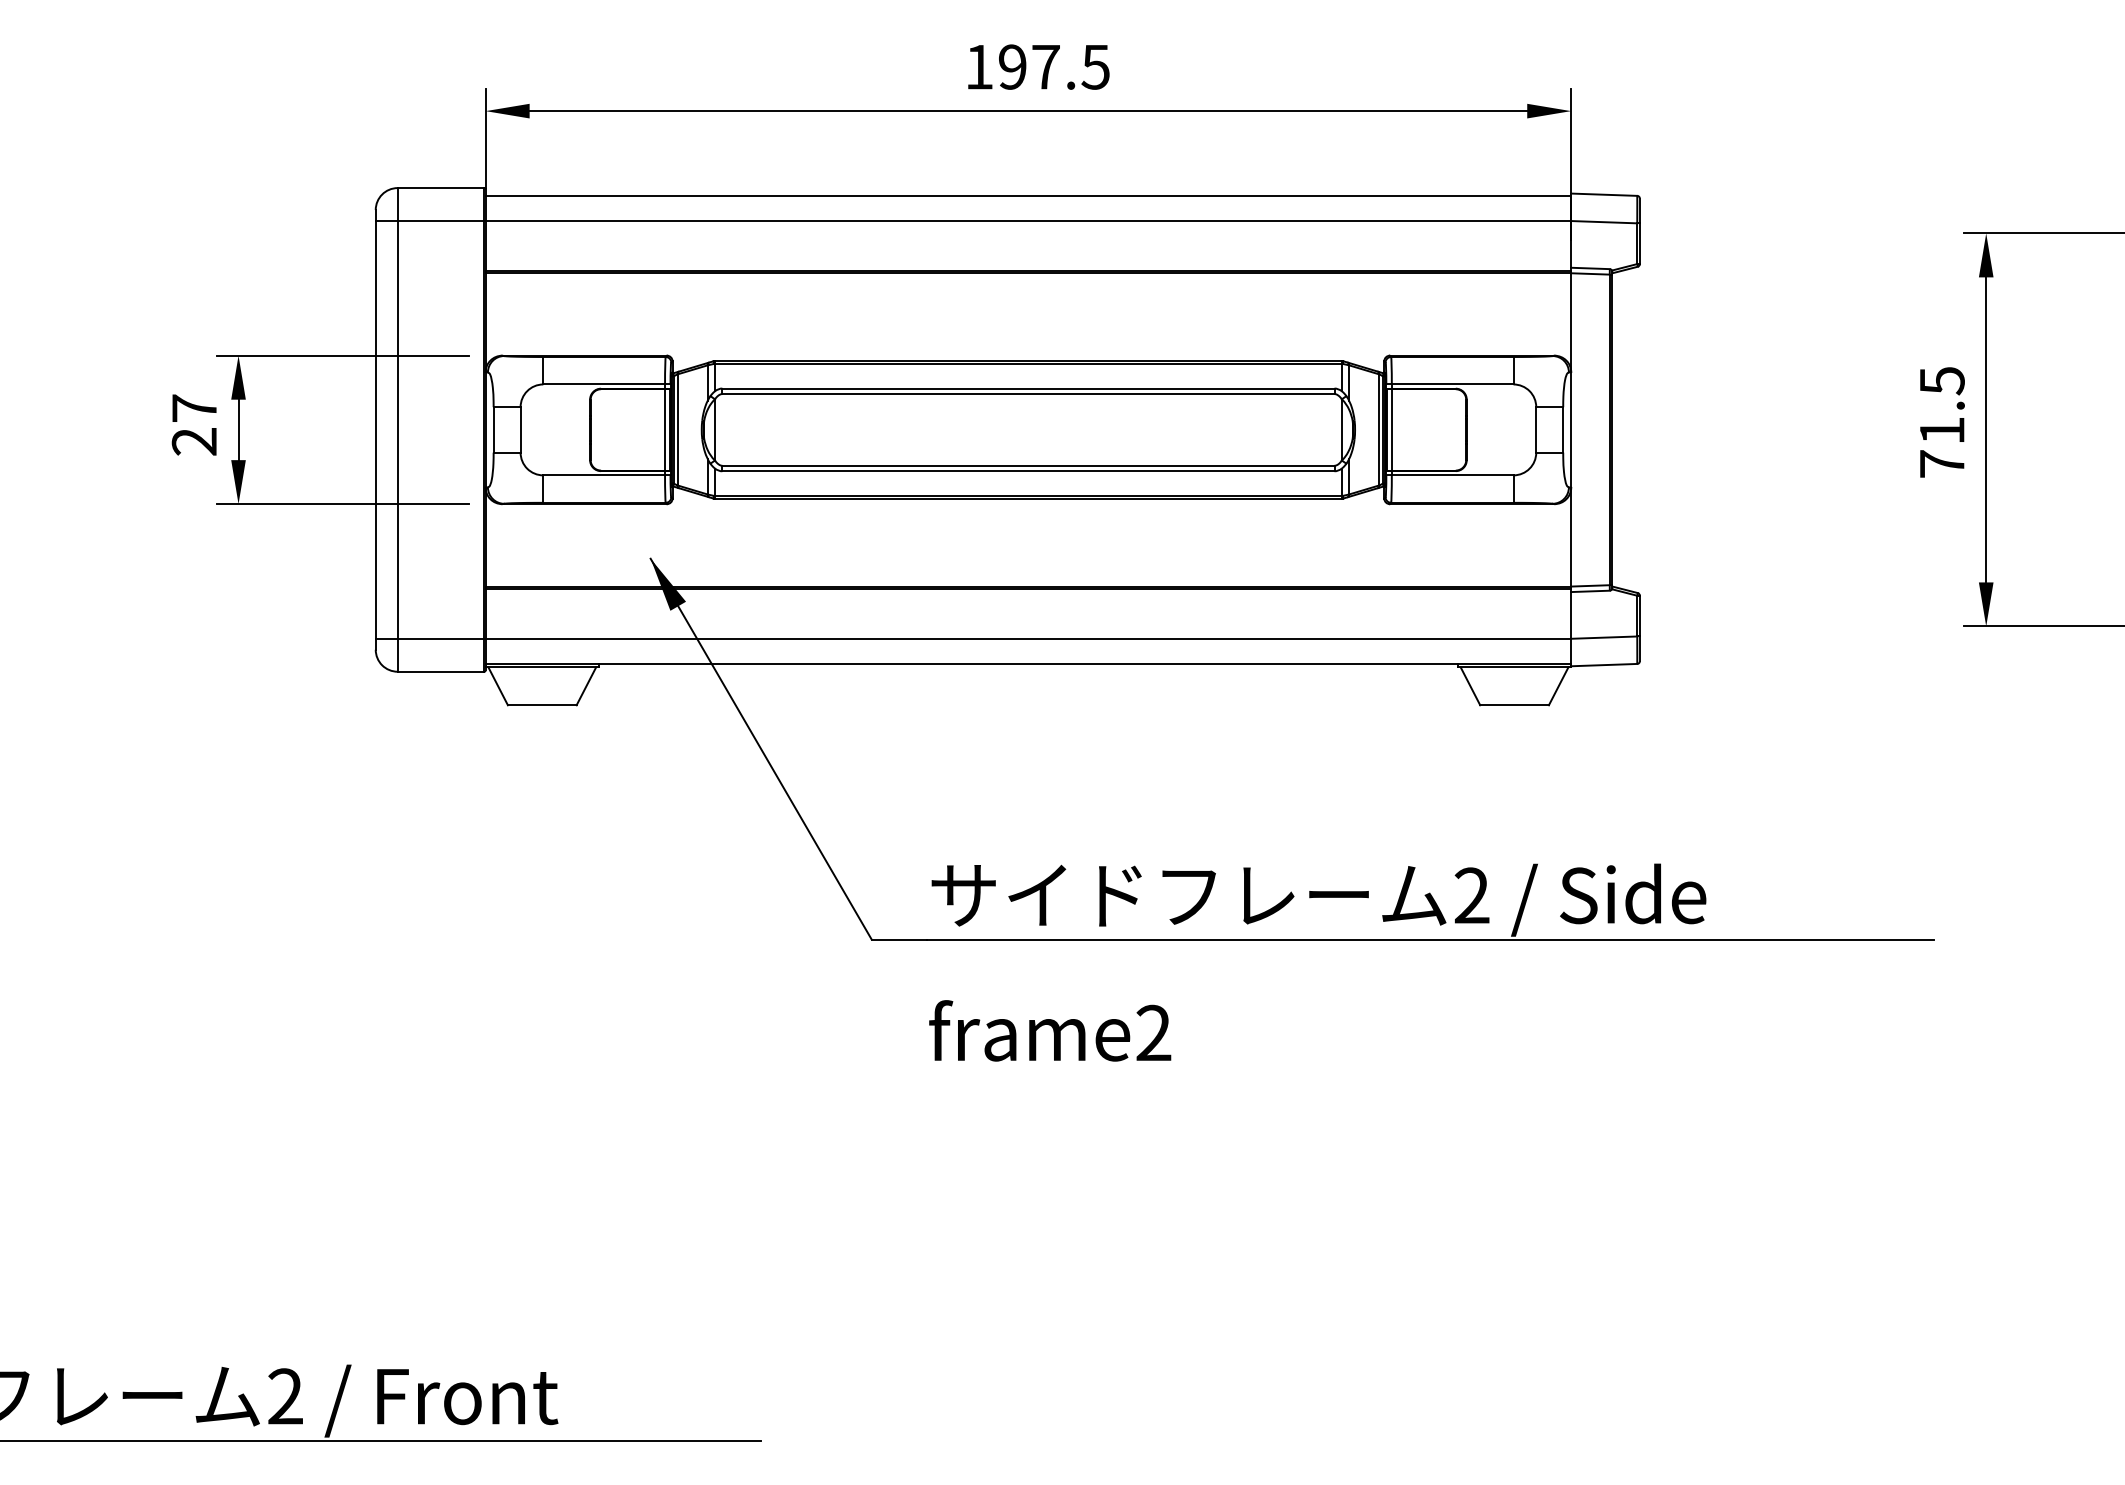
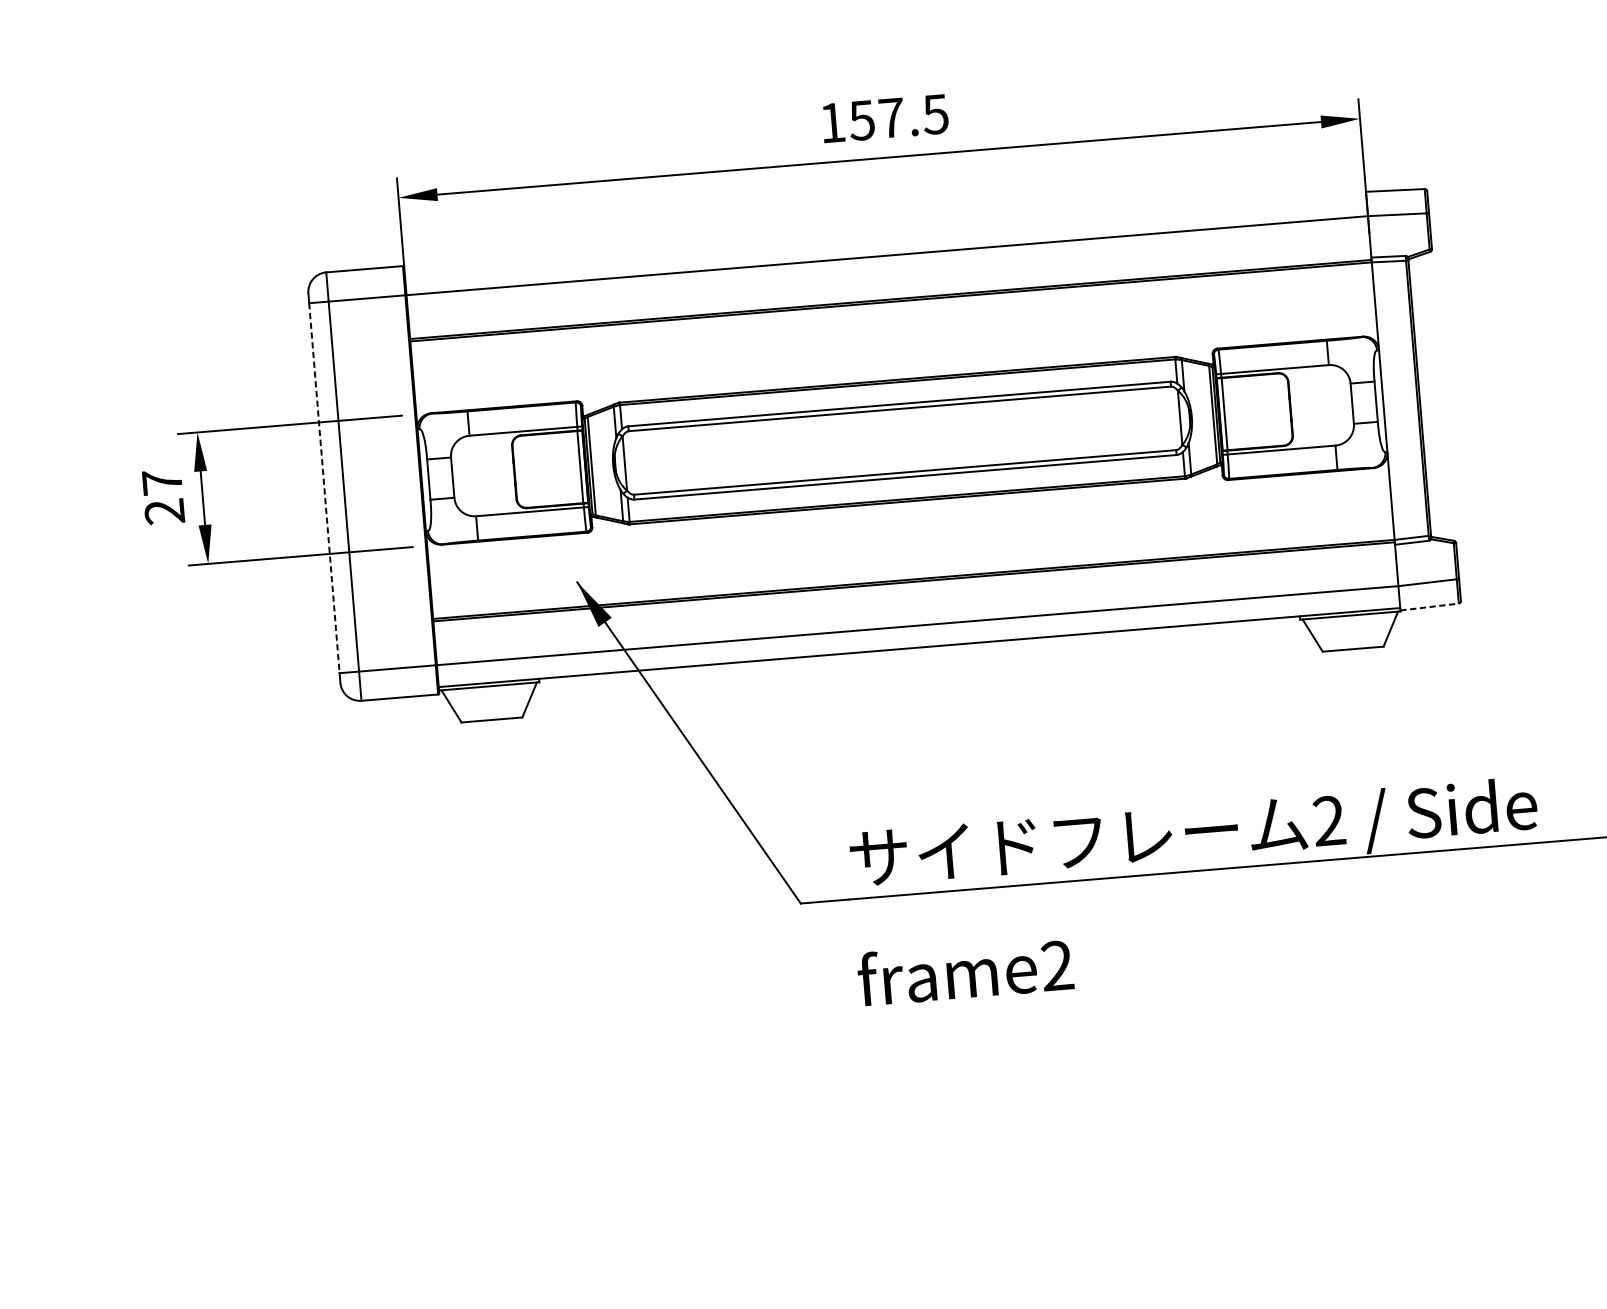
text: (1012, 66) -> (861, 119), 197.5 -> 157.5
line: (1028, 196) -> (885, 233), removed
line: (375, 429) -> (324, 487), solid -> dashed
line: (1604, 665) -> (1429, 607), solid -> dashed

